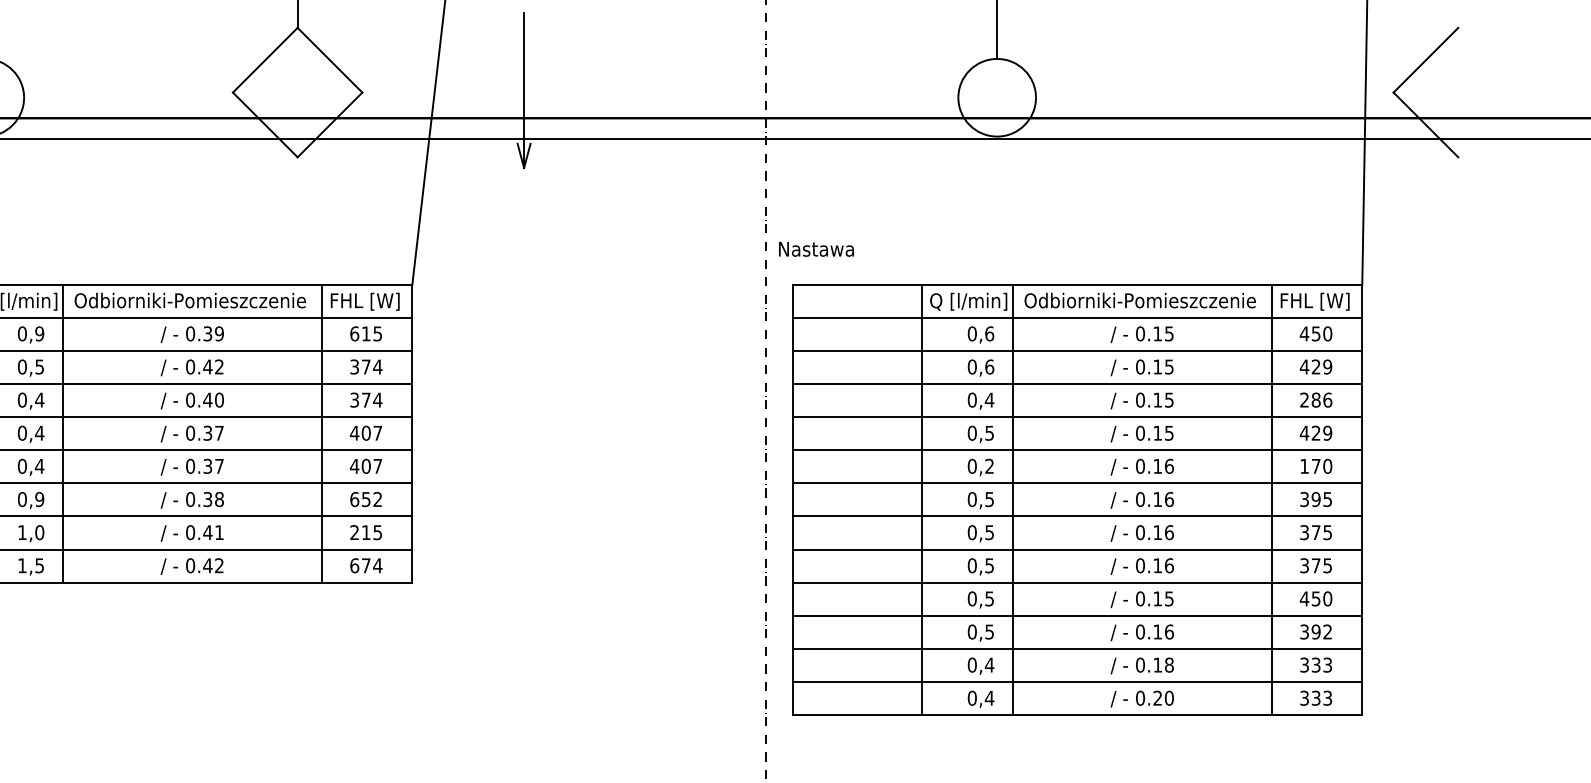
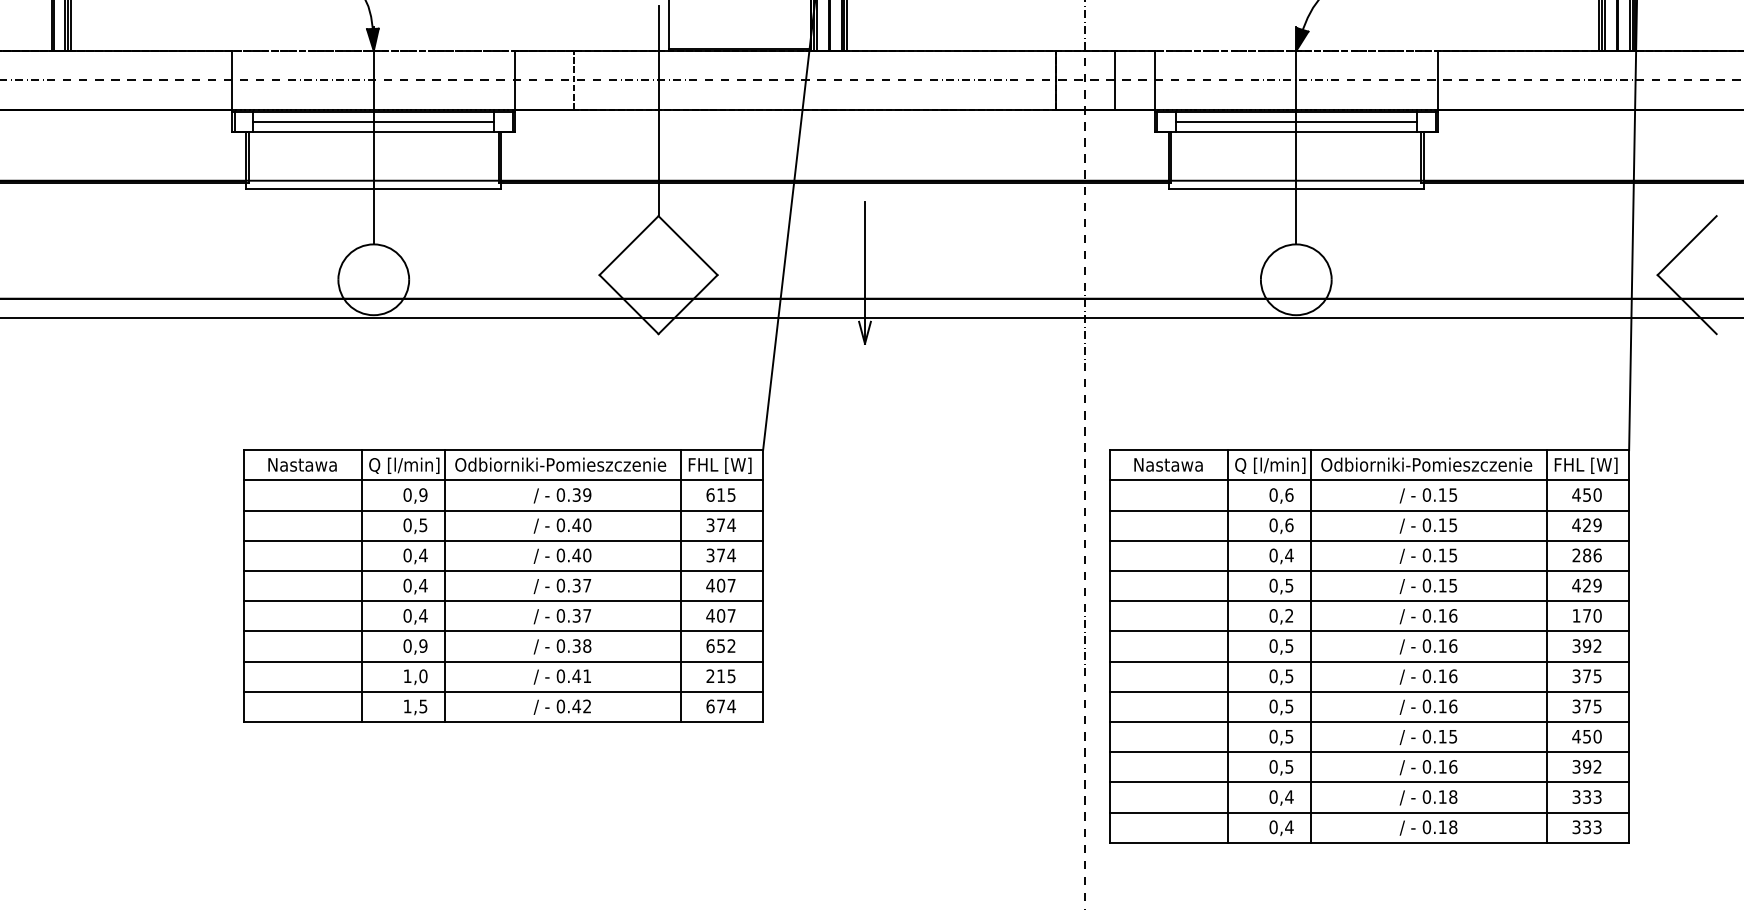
text: (816, 248) -> (1168, 464), moved
text: (219, 367) -> (587, 525), 0.42 -> 0.40
text: (1327, 498) -> (1597, 645), 395 -> 392
text: (1163, 697) -> (1447, 826), 0.20 -> 0.18

